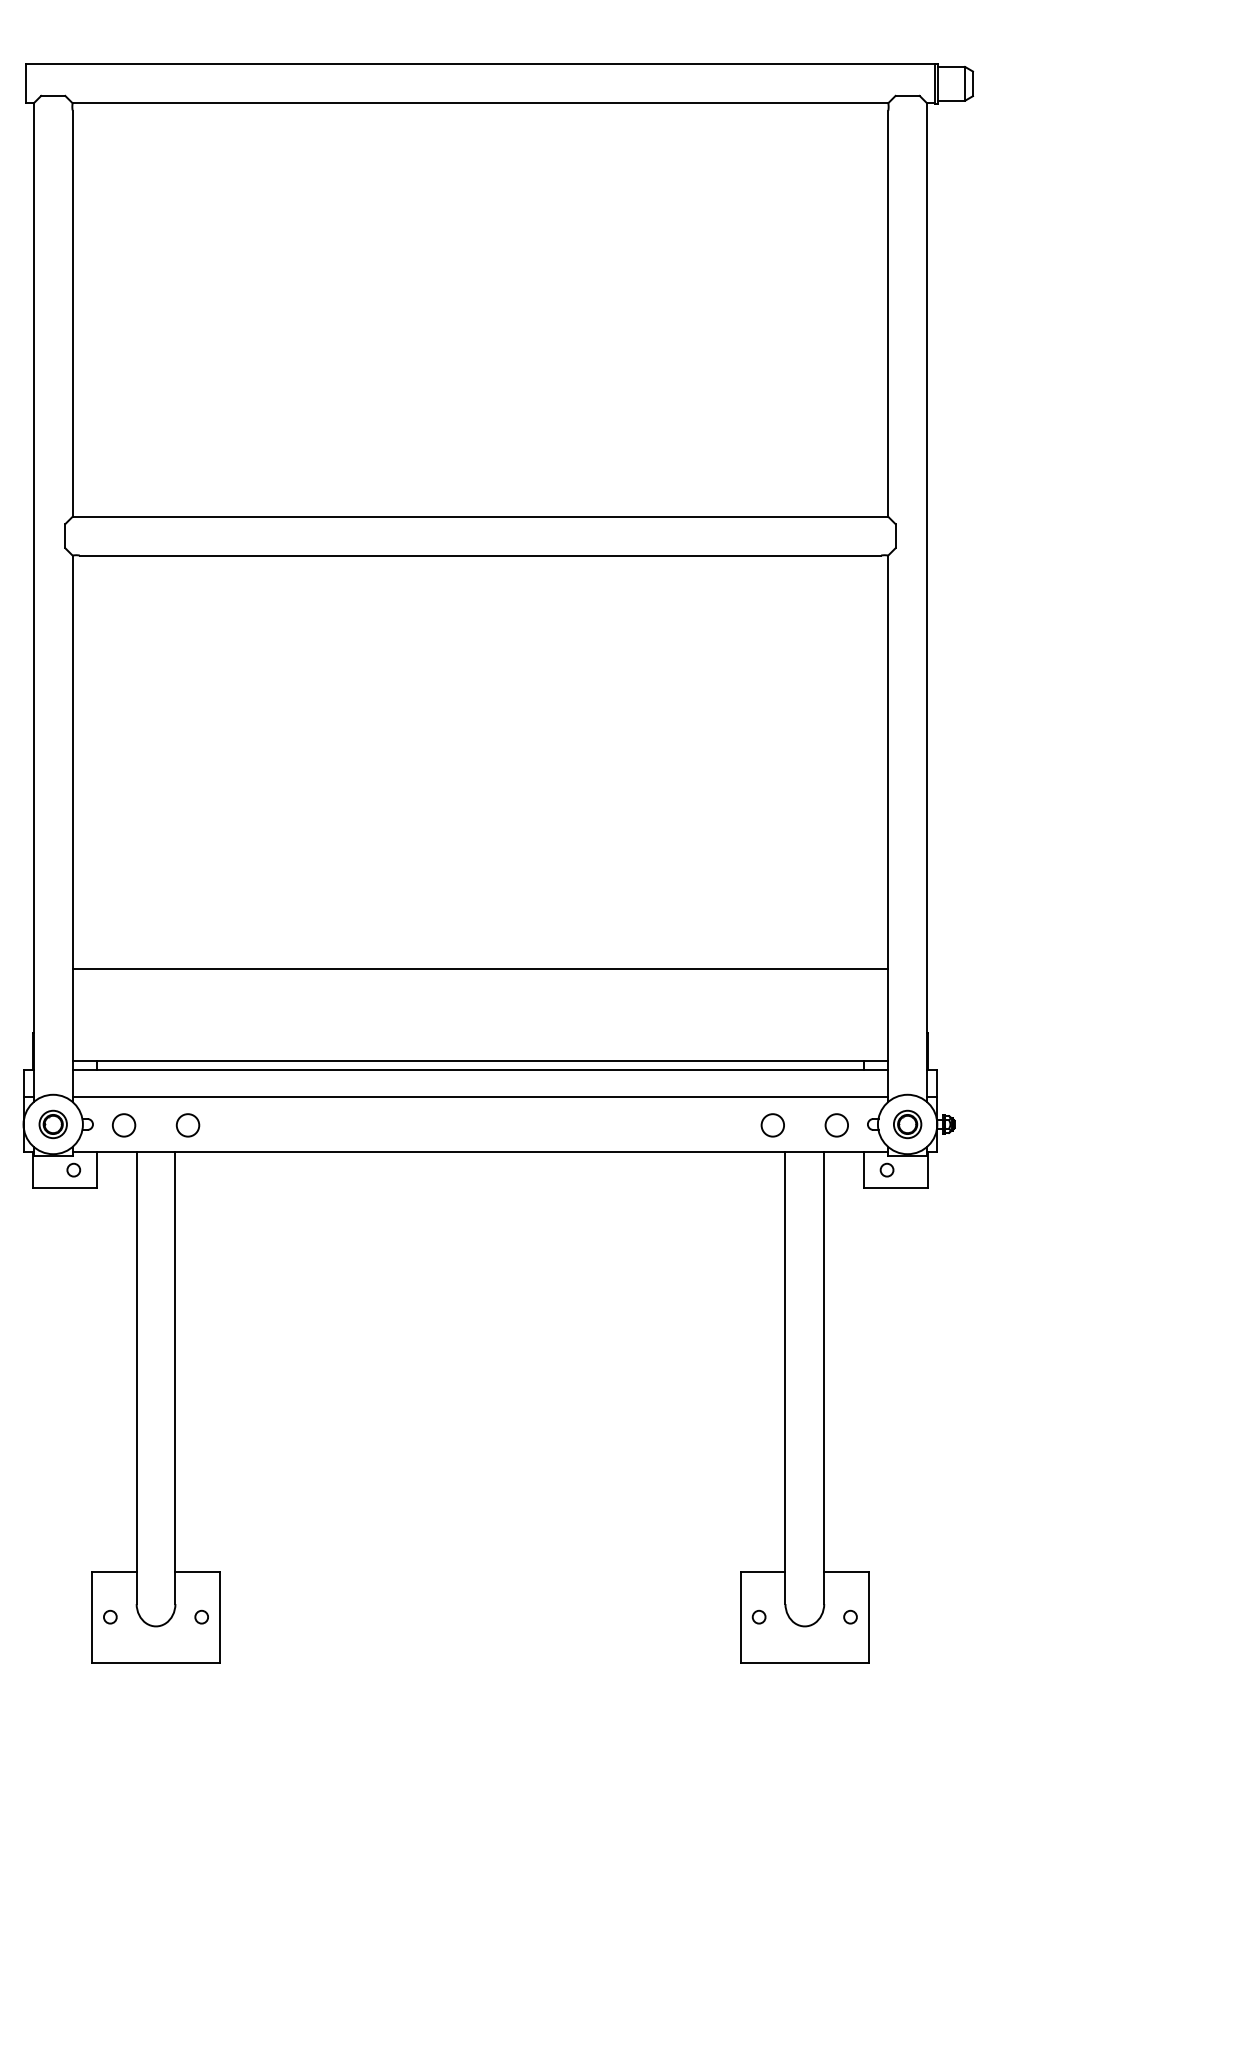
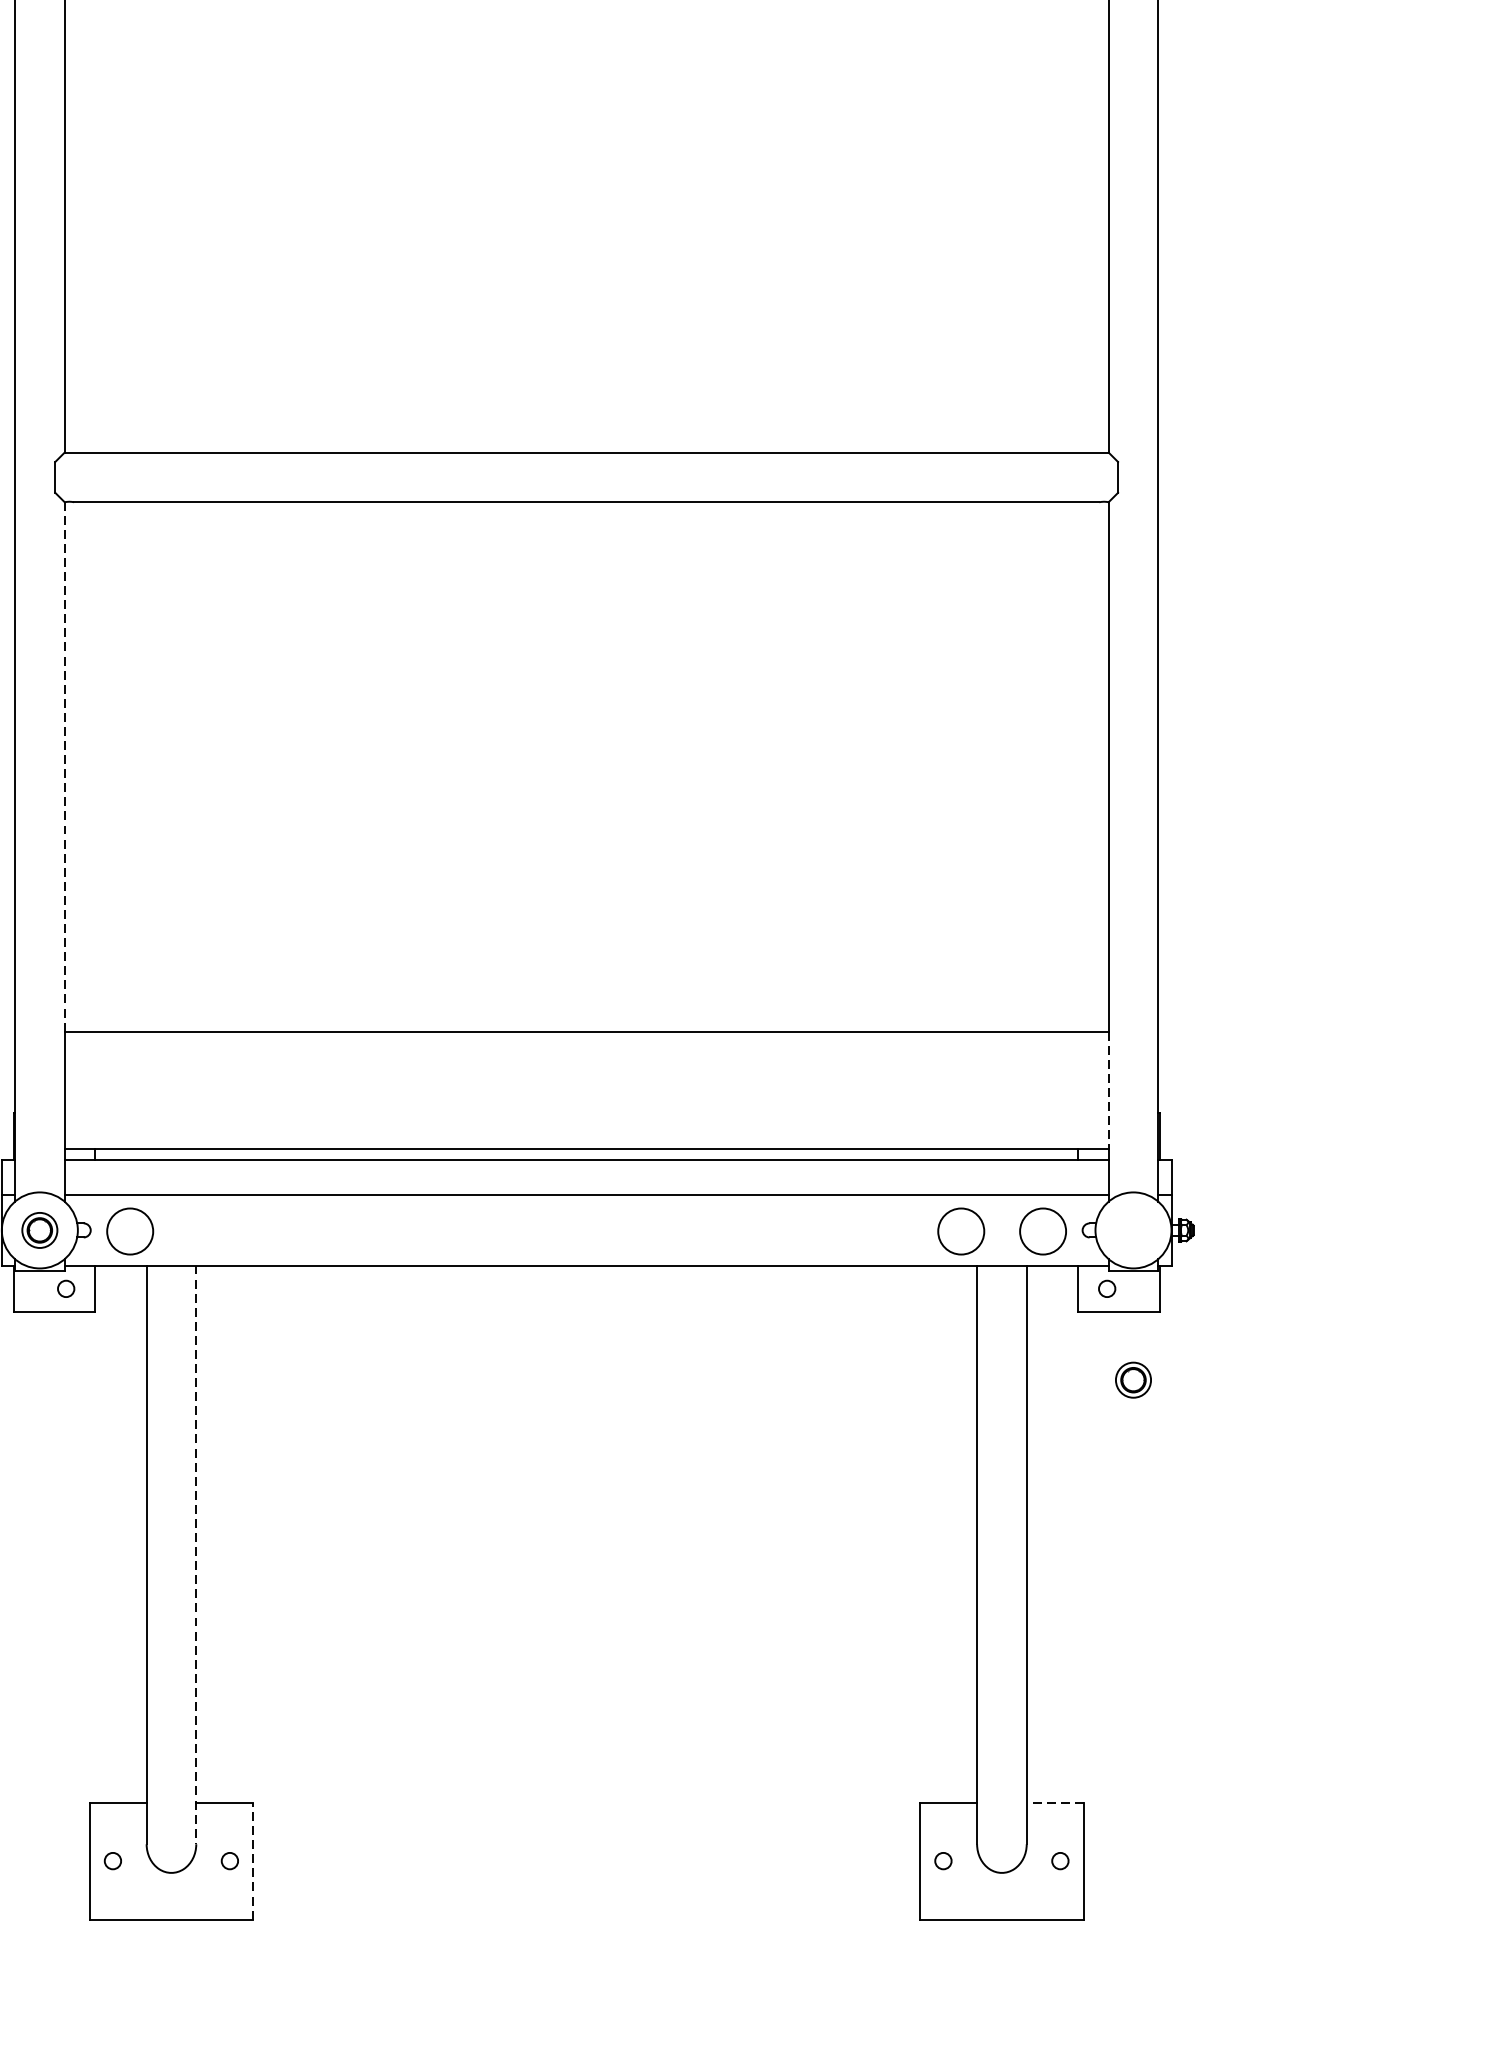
line: (72, 762) -> (64, 767), solid -> dashed
line: (888, 1014) -> (1108, 1089), solid -> dashed
part: (907, 1124) -> (1133, 1380), moved
circle: (124, 1125) -> (131, 1231), size x1.6
circle: (187, 1125) -> (211, 1231), removed
circle: (772, 1125) -> (960, 1231), size x1.6
circle: (836, 1125) -> (1042, 1231), size x1.6
line: (175, 1378) -> (196, 1555), solid -> dashed
line: (846, 1571) -> (1055, 1802), solid -> dashed
line: (220, 1617) -> (253, 1861), solid -> dashed

